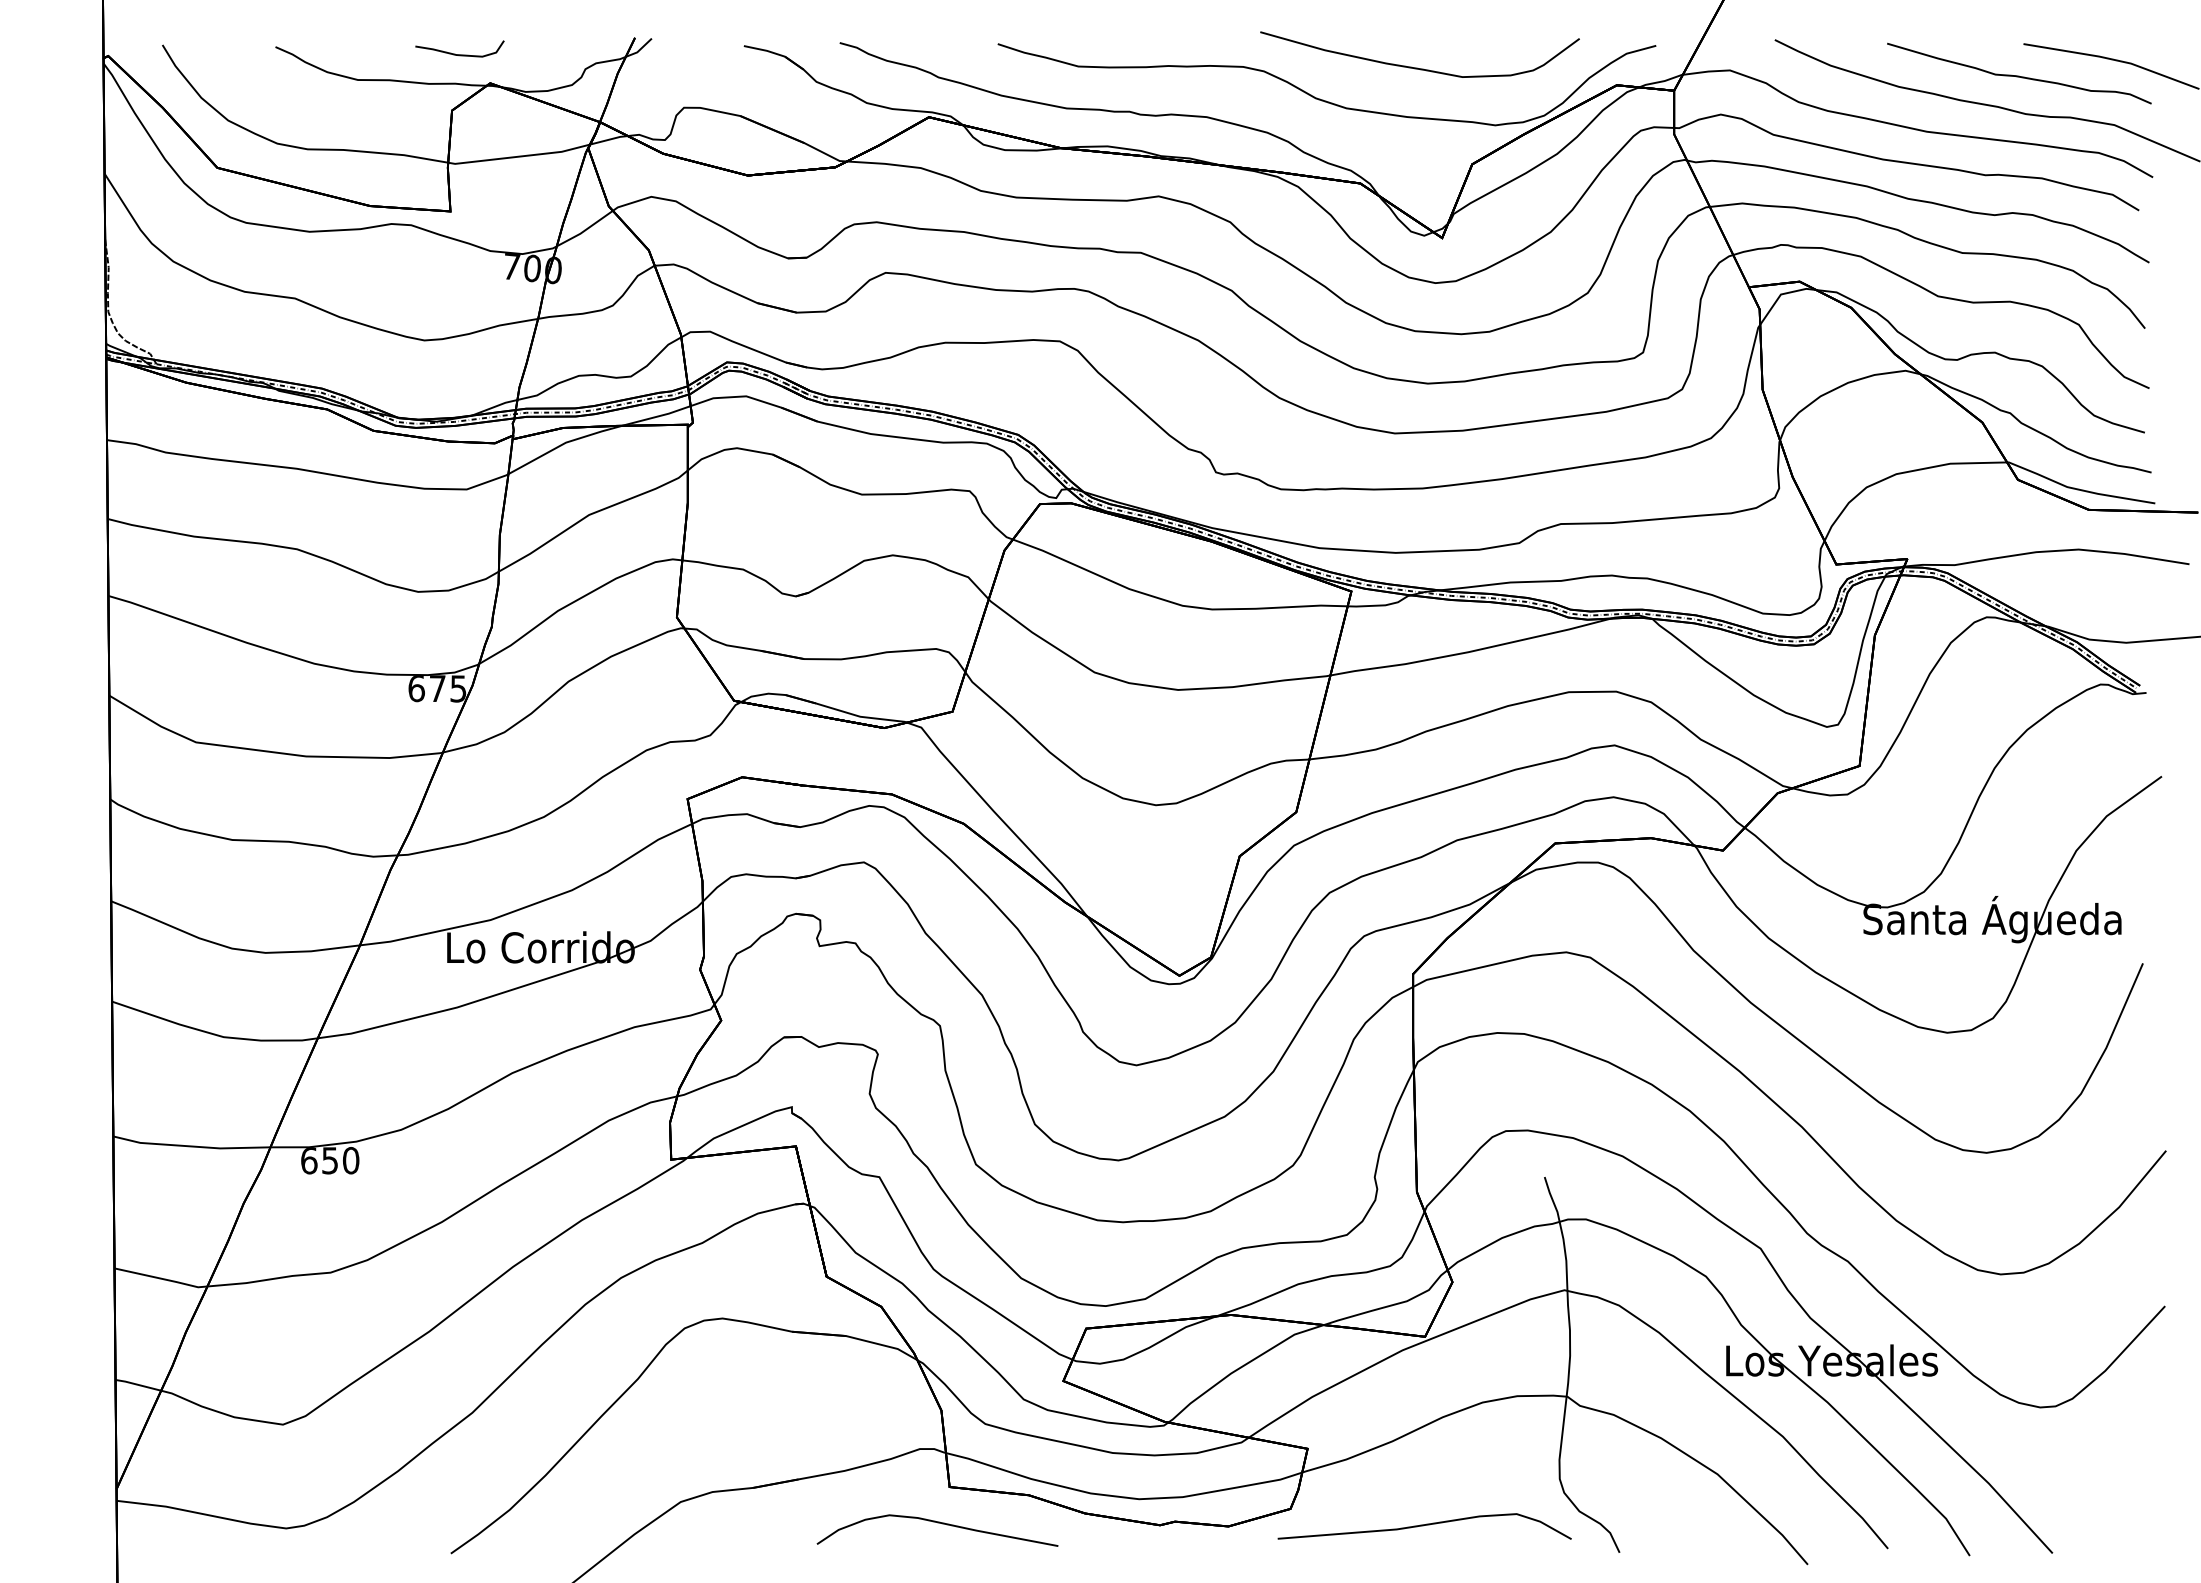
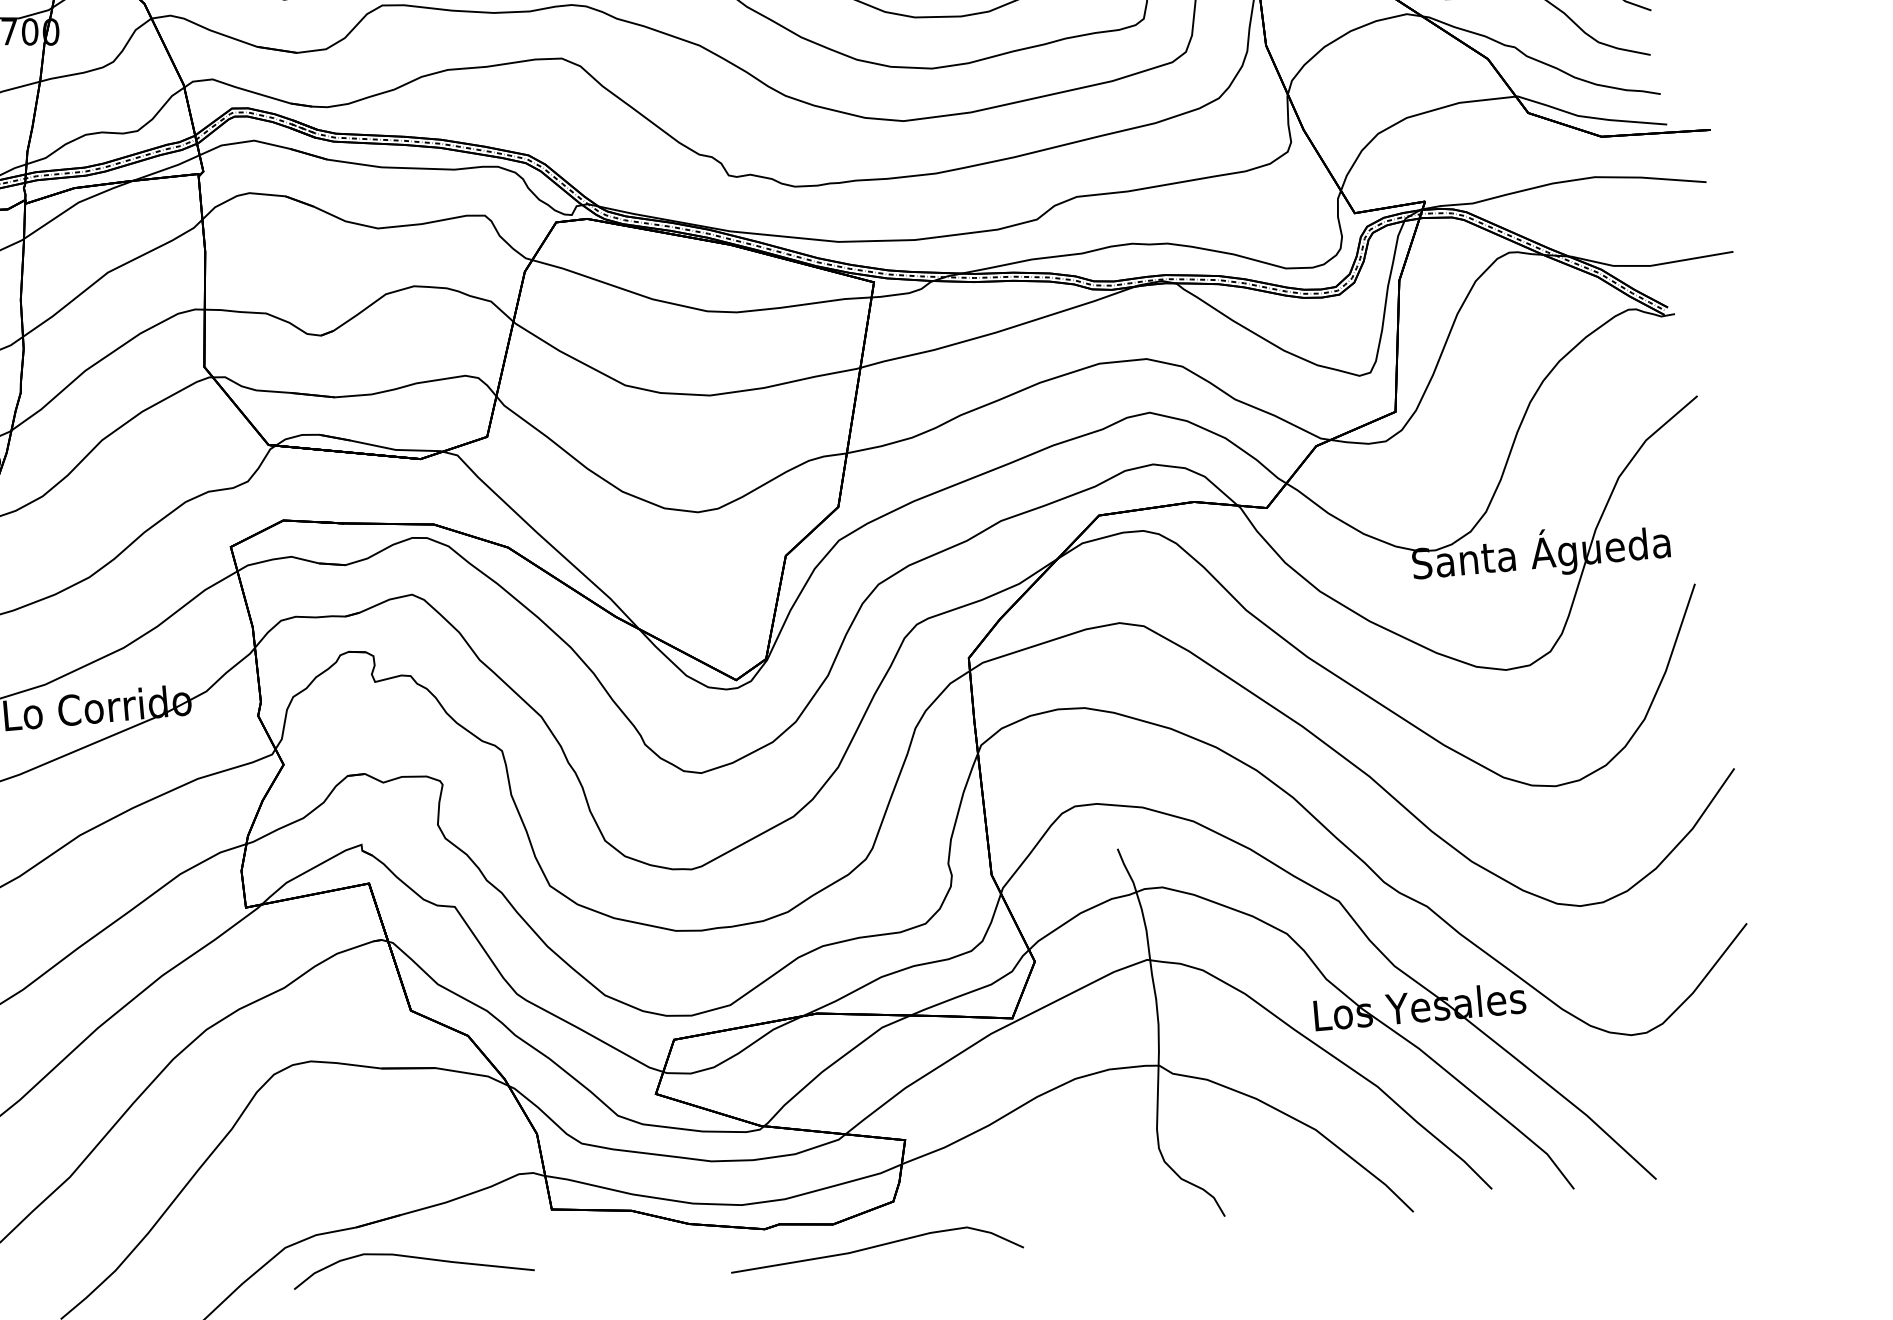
curve: (937, 1523) -> (412, 1258), moved
curve: (1424, 1525) -> (876, 1246), moved

